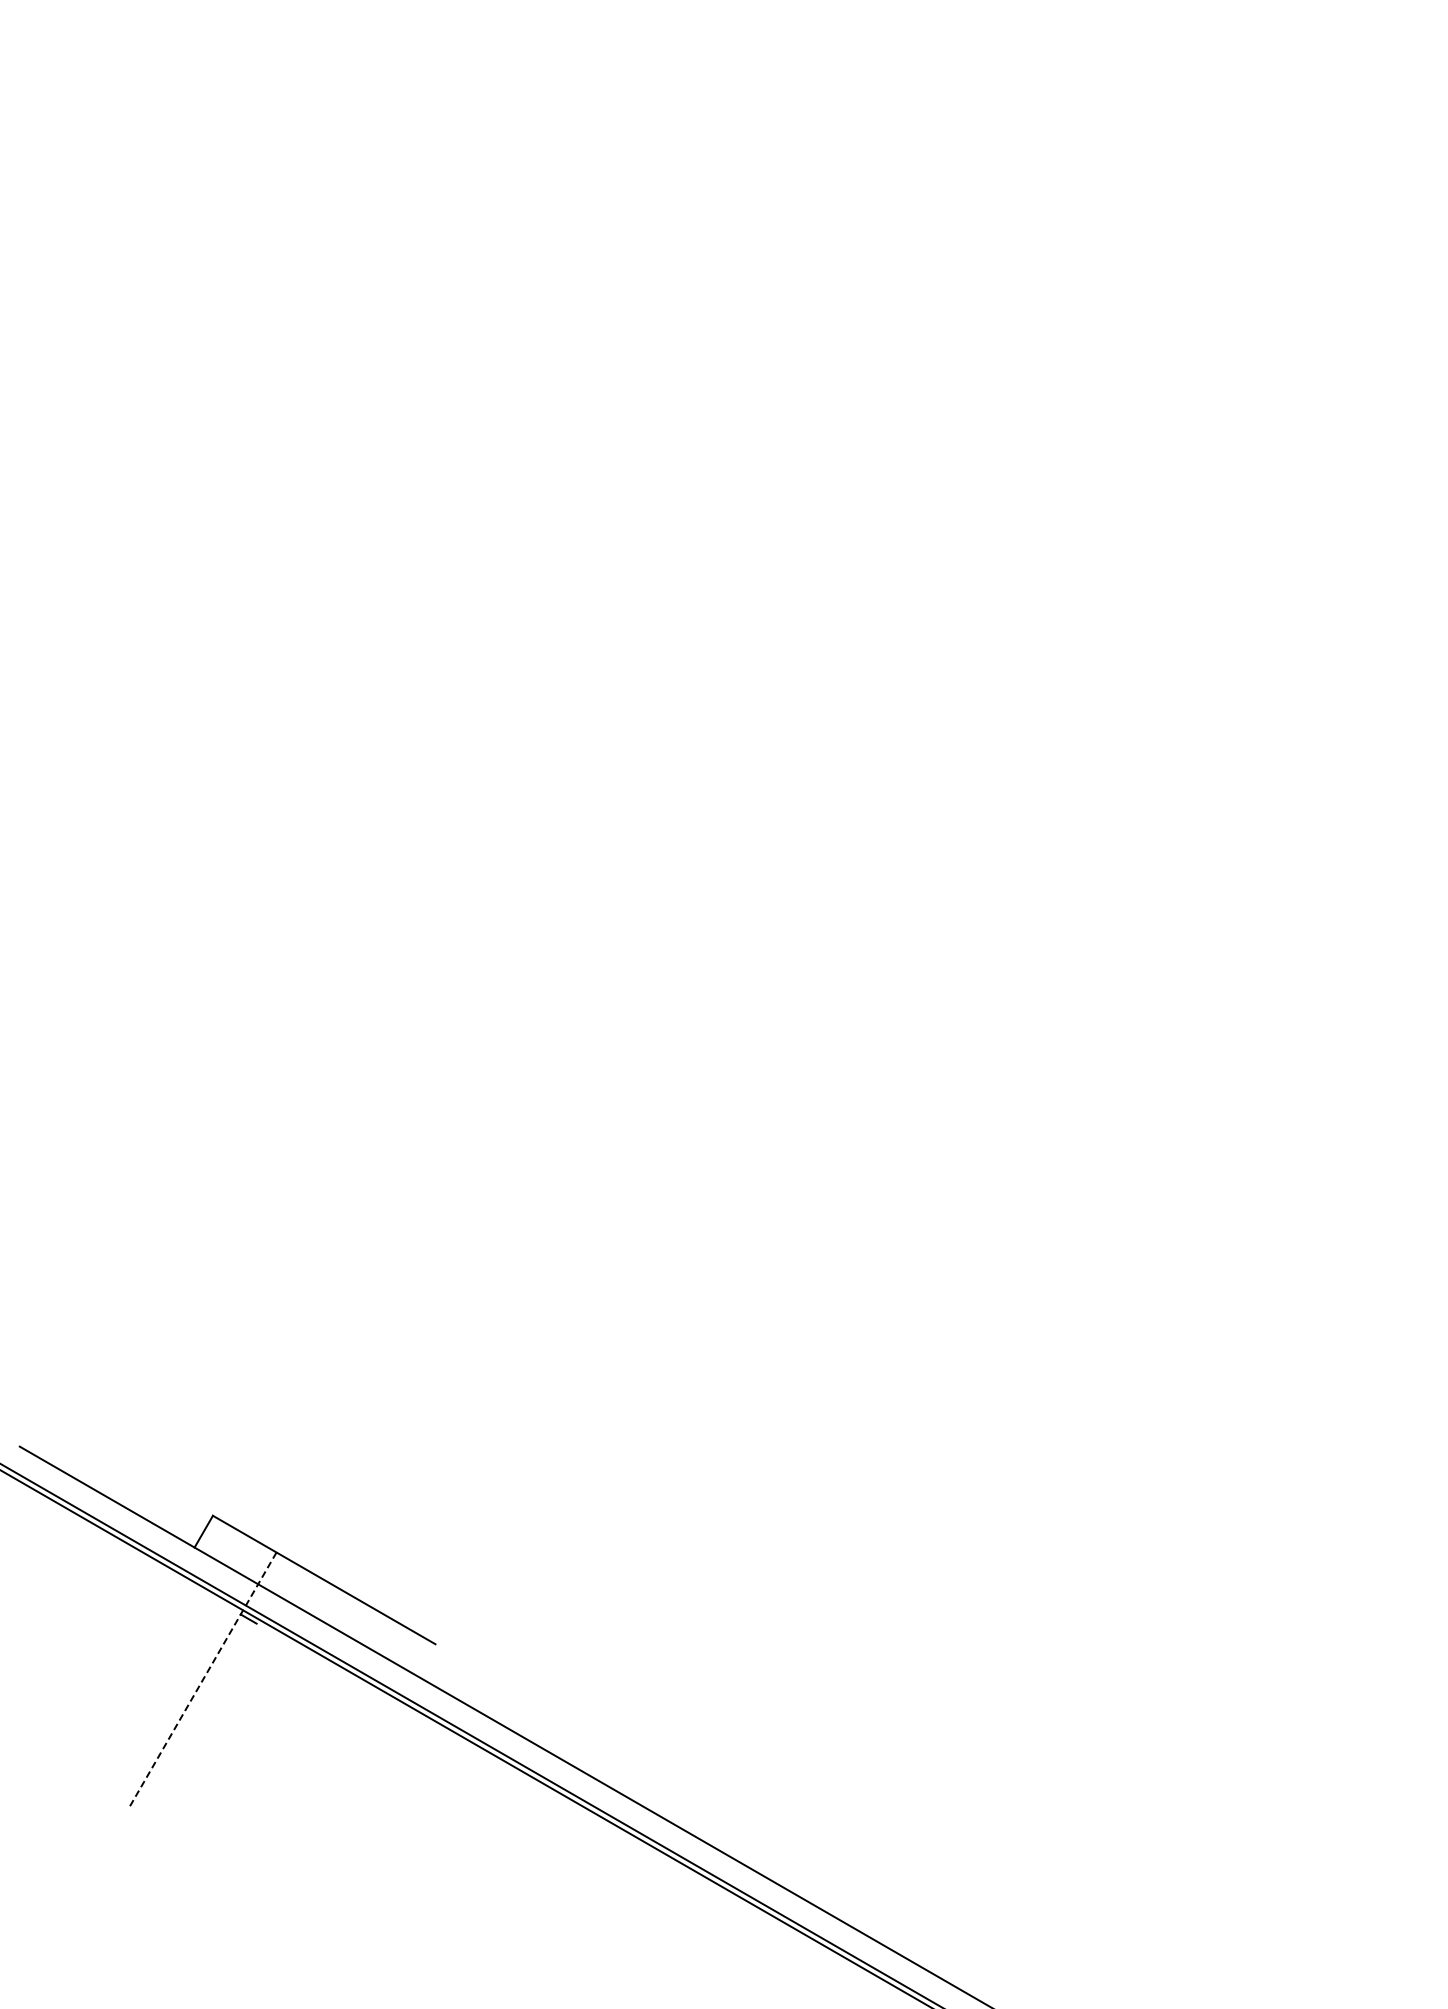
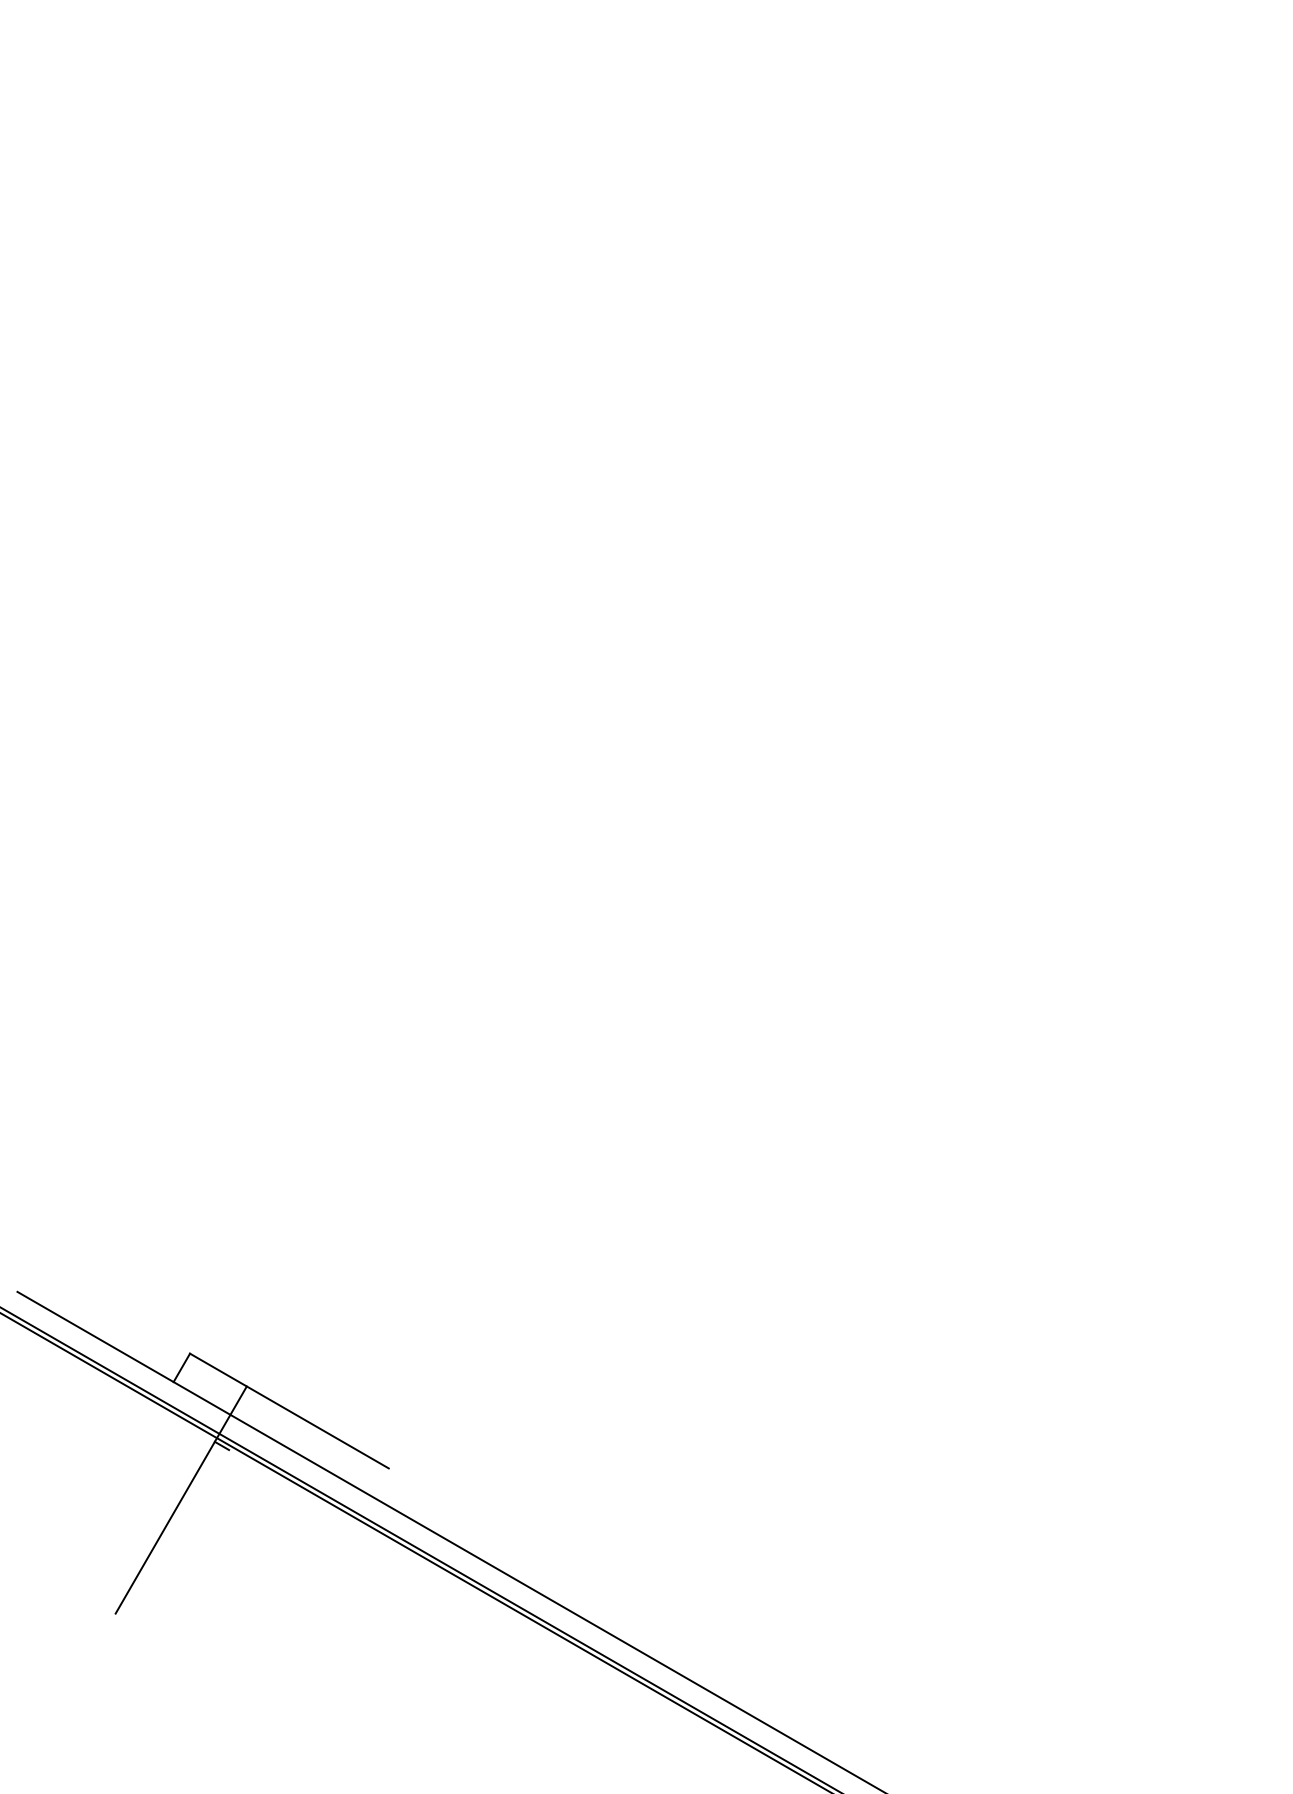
line: (203, 1679) -> (181, 1499), dashed -> solid

